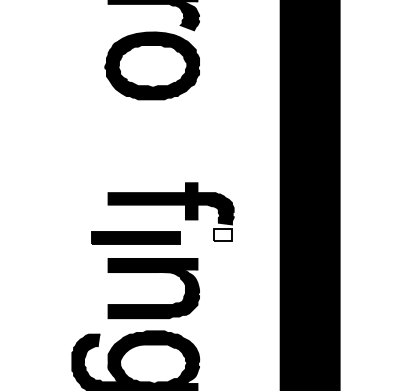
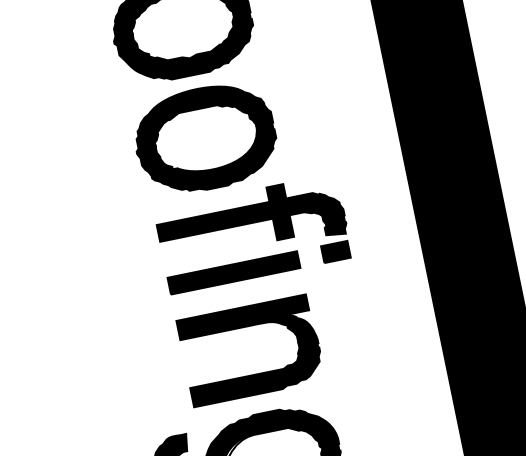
part: (151, 142) -> (204, 138), added
fill: (222, 234) -> (335, 251), added
part: (135, 237) -> (233, 272), moved

